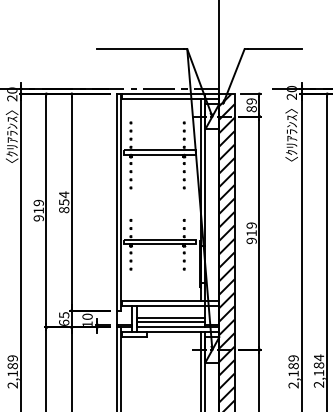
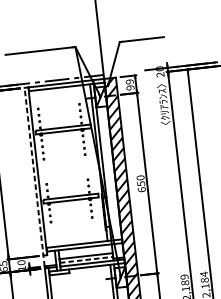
text: (251, 109) -> (130, 88), 89 -> 99
line: (116, 208) -> (34, 176), solid -> dashed
text: (251, 233) -> (141, 184), 919 -> 650
line: (171, 322) -> (86, 259), solid -> dashed

